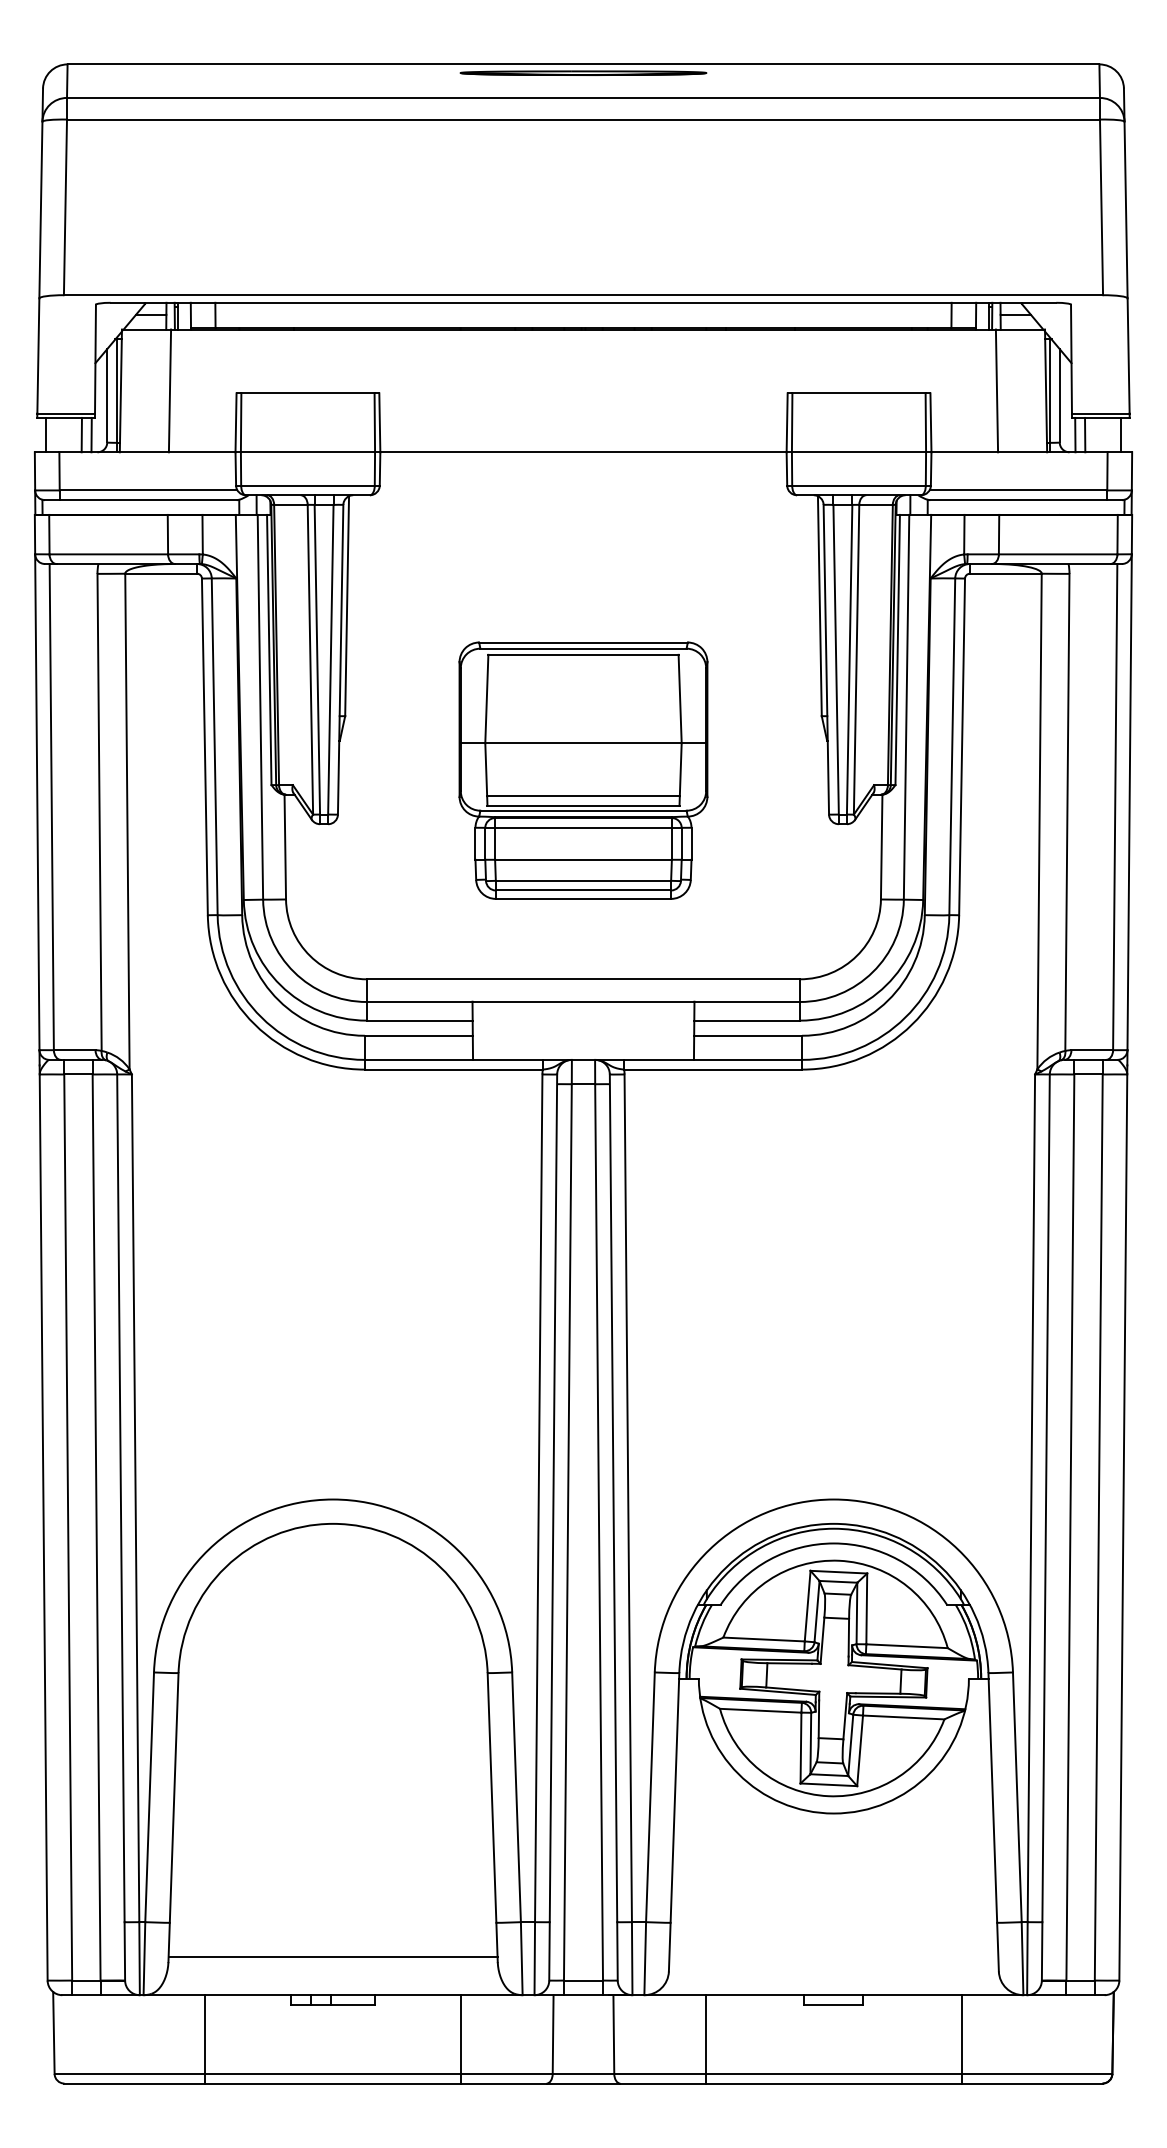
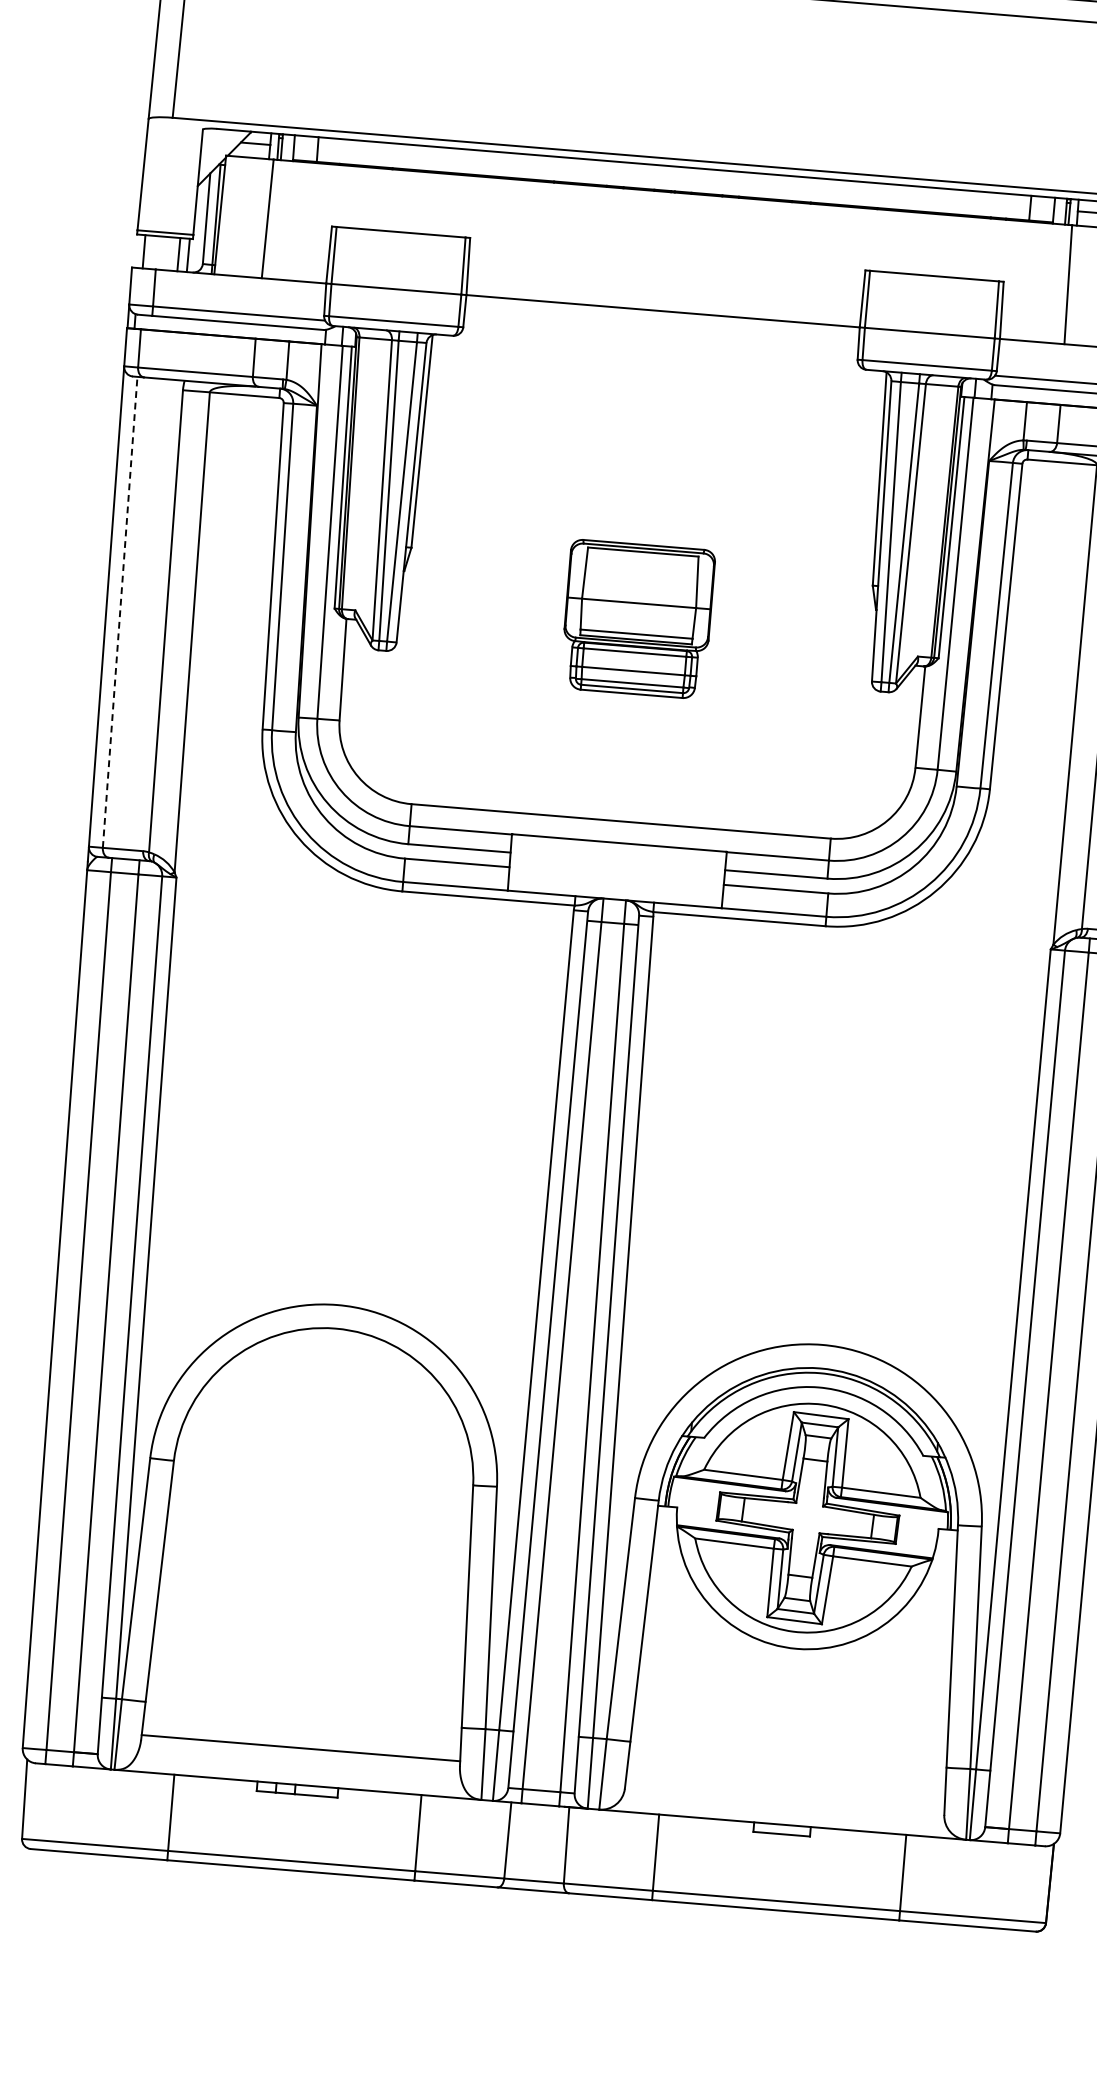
part: (583, 770) -> (637, 619), size x0.6
line: (51, 806) -> (119, 611), solid -> dashed

